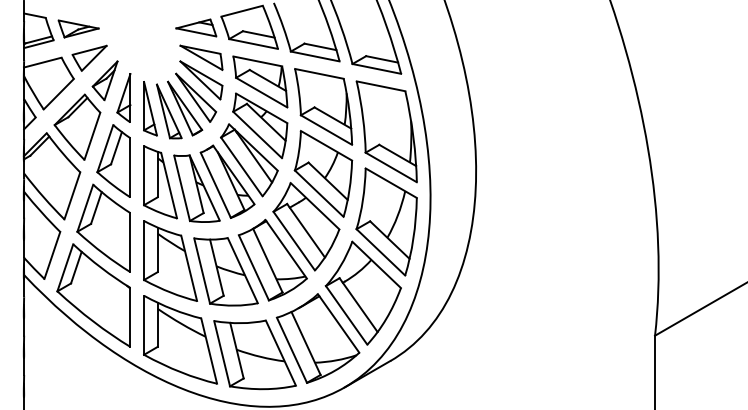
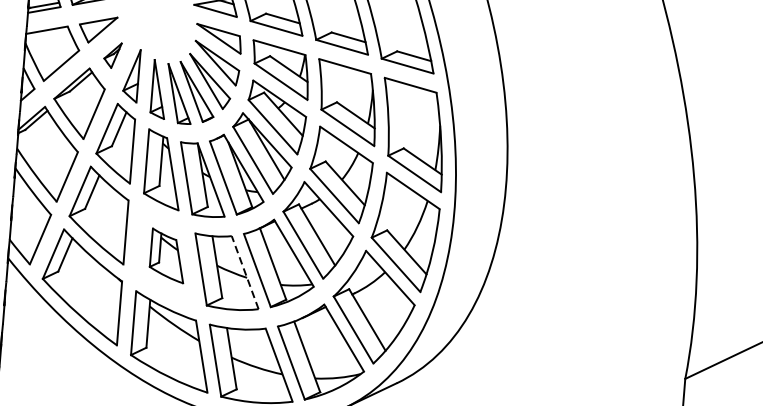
part: (104, 80) -> (112, 54), size x0.6
part: (170, 260) -> (167, 255), size x0.6
line: (242, 270) -> (244, 272), solid -> dashed

